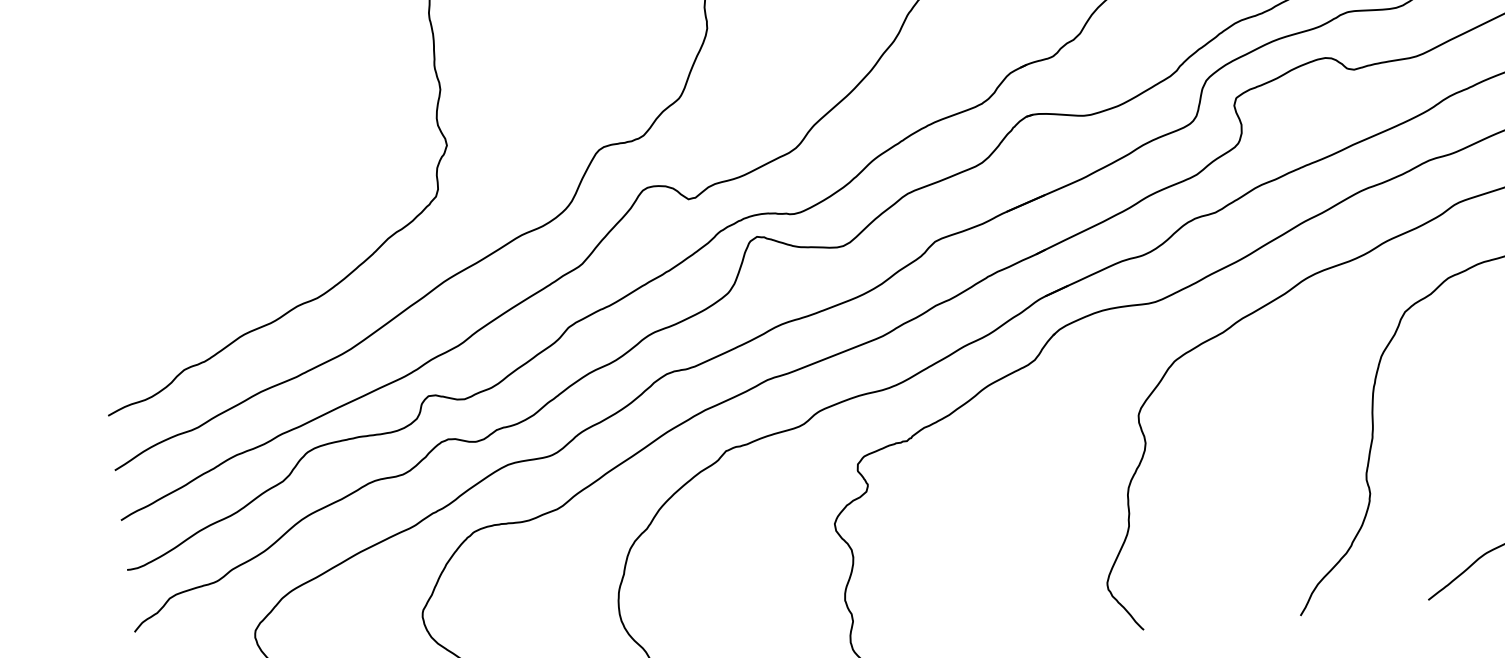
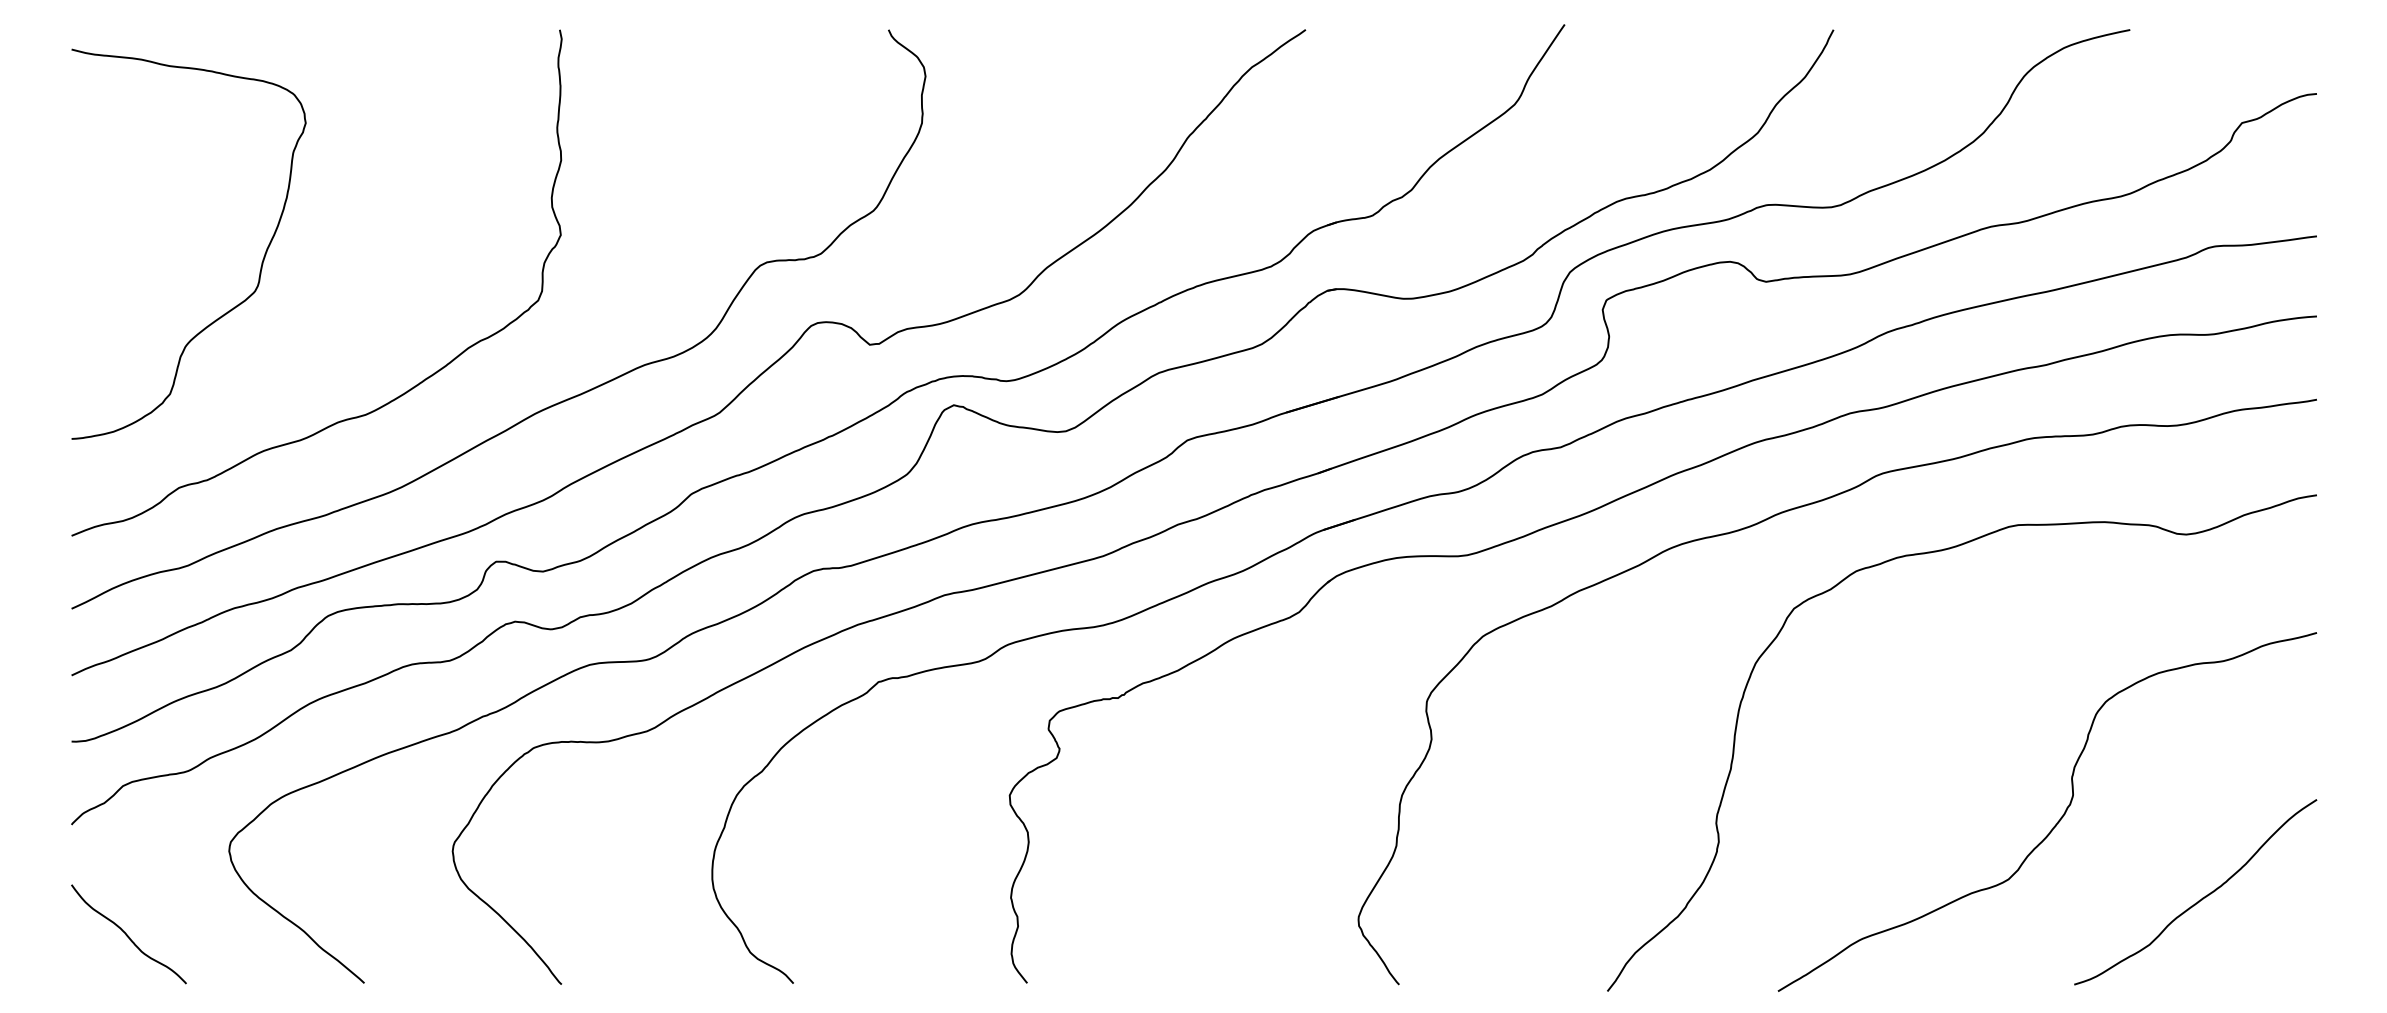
curve: (225, 193) -> (261, 262), added

